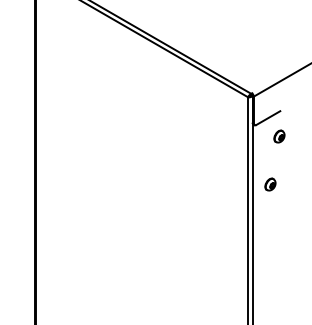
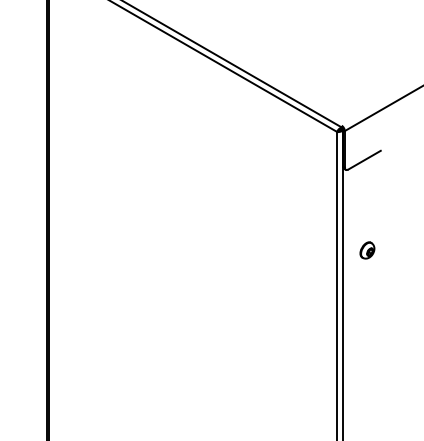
part: (279, 136) -> (379, 185), removed

